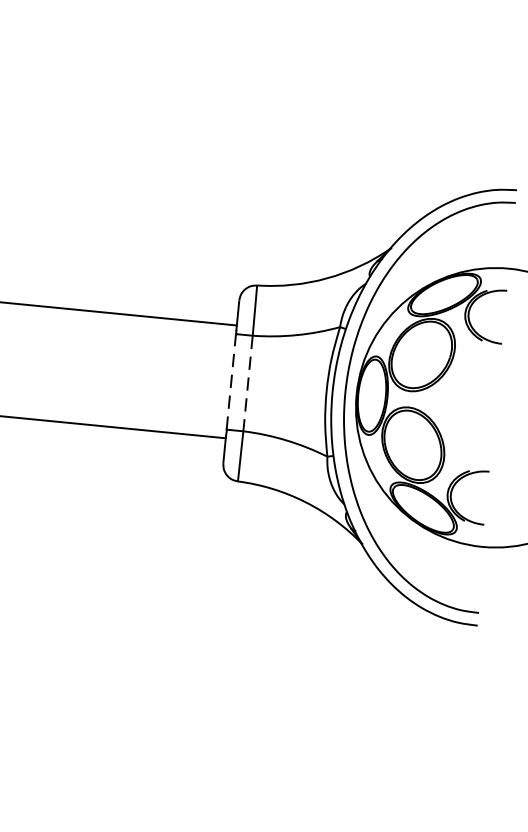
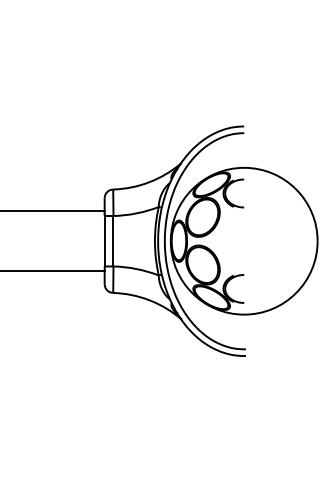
line: (231, 380) -> (104, 240), dashed -> solid
line: (248, 384) -> (113, 241), dashed -> solid

